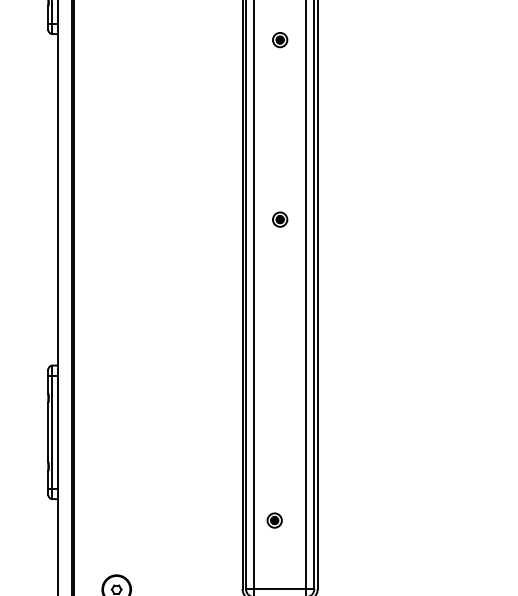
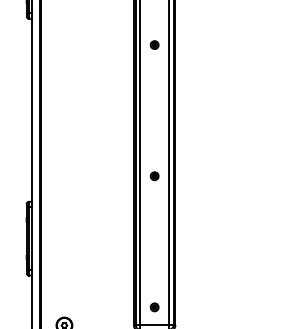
part: (279, 38) -> (154, 44), moved
part: (279, 220) -> (154, 176), moved
part: (274, 520) -> (154, 307), moved

